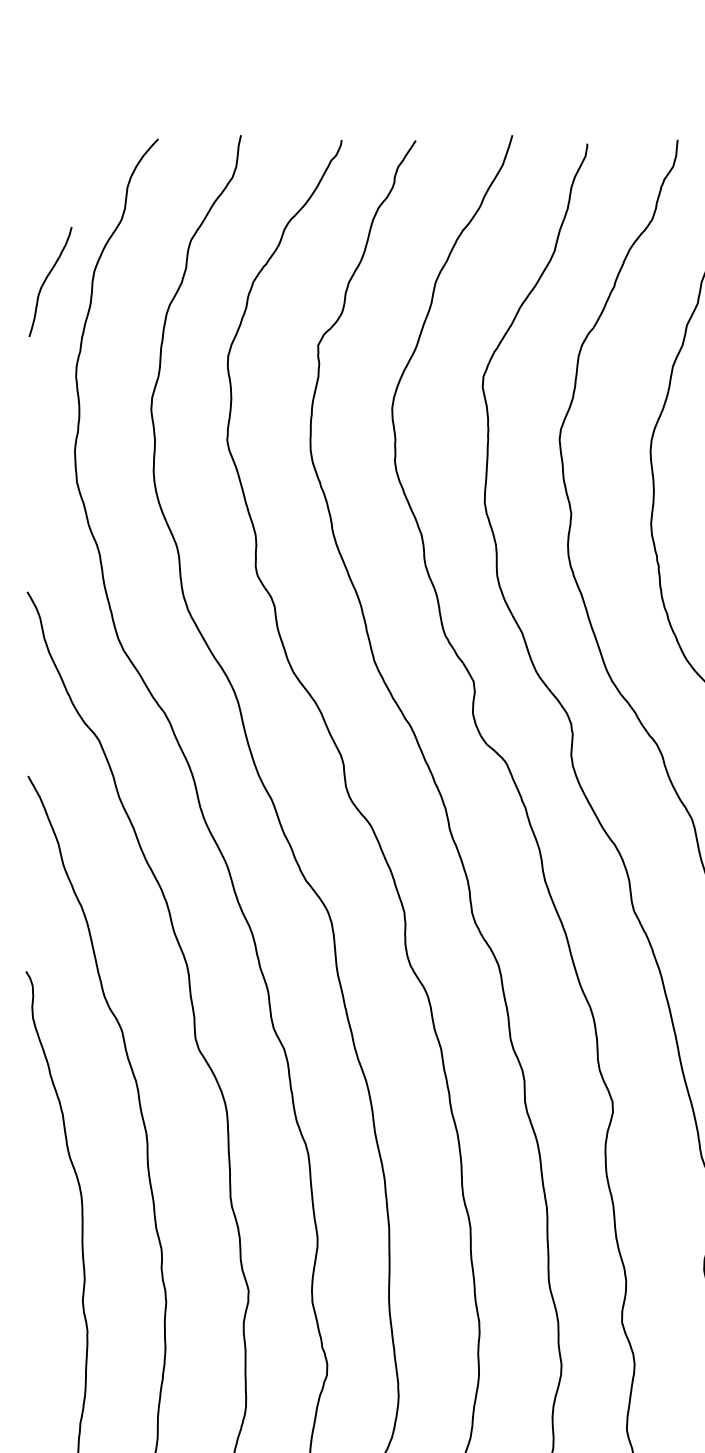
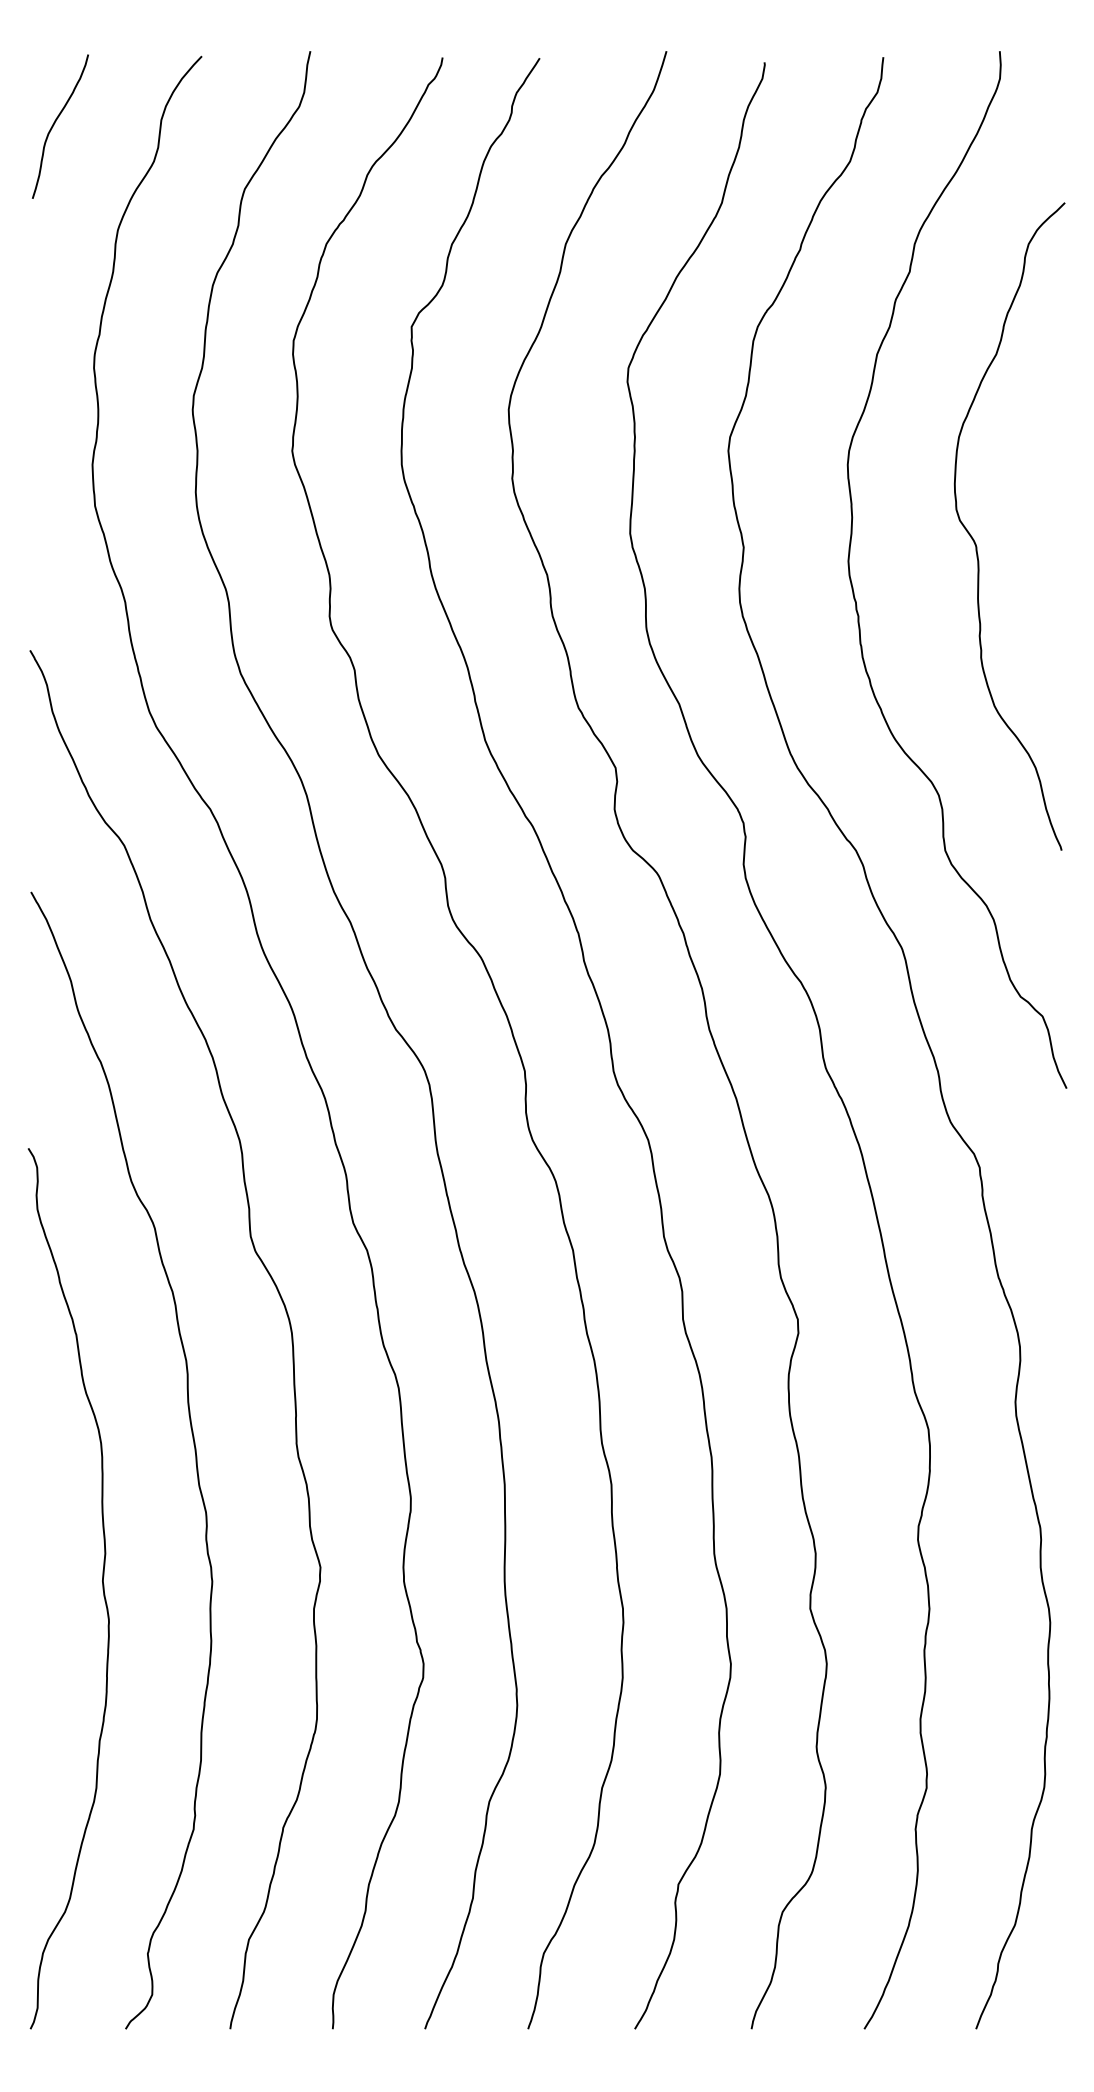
curve: (46, 279) -> (55, 123), moved

